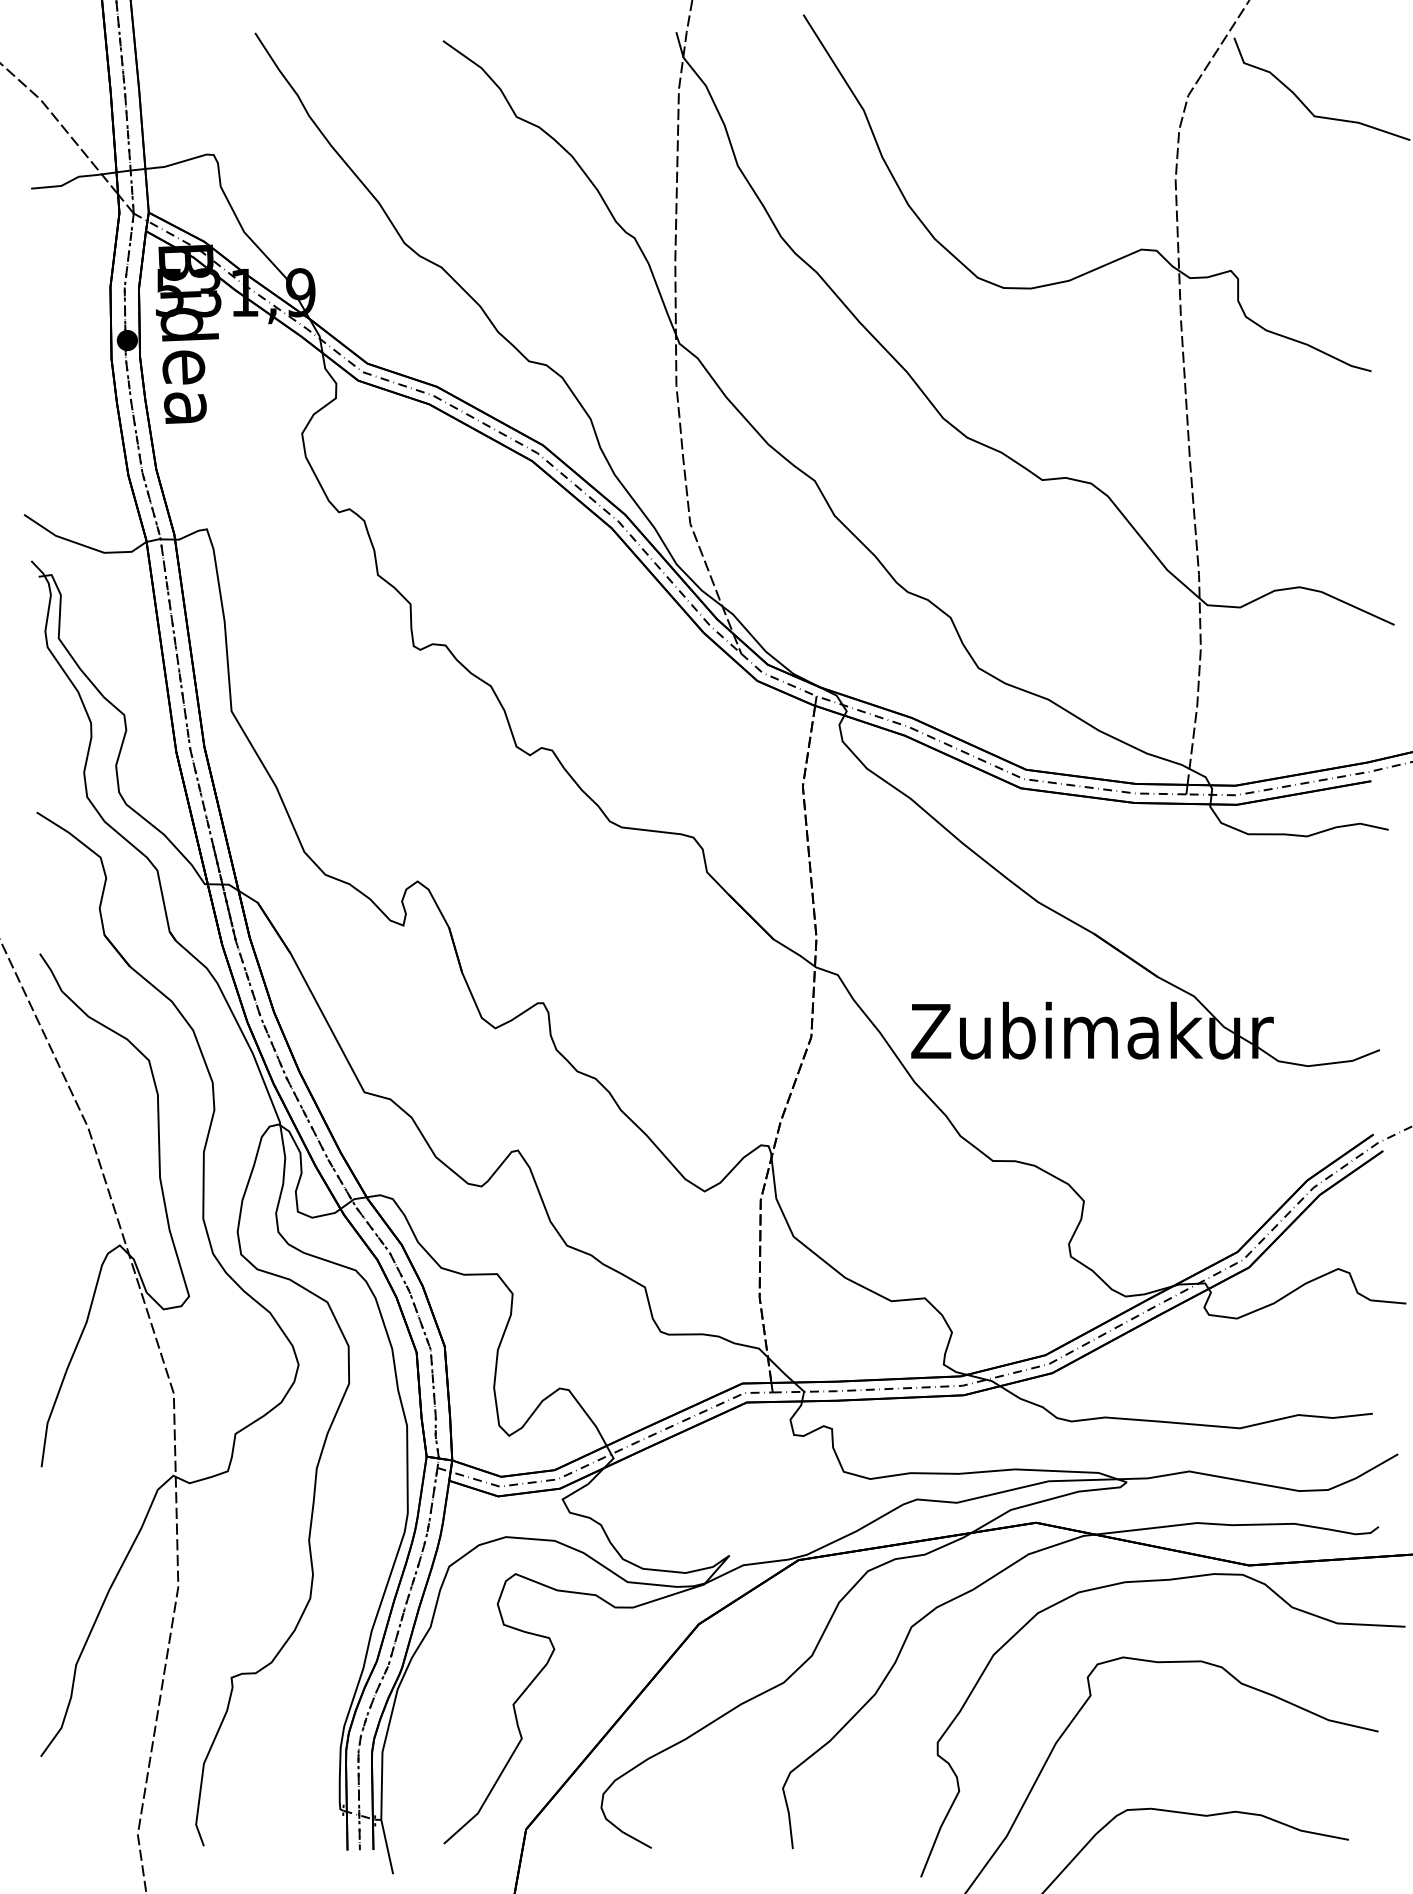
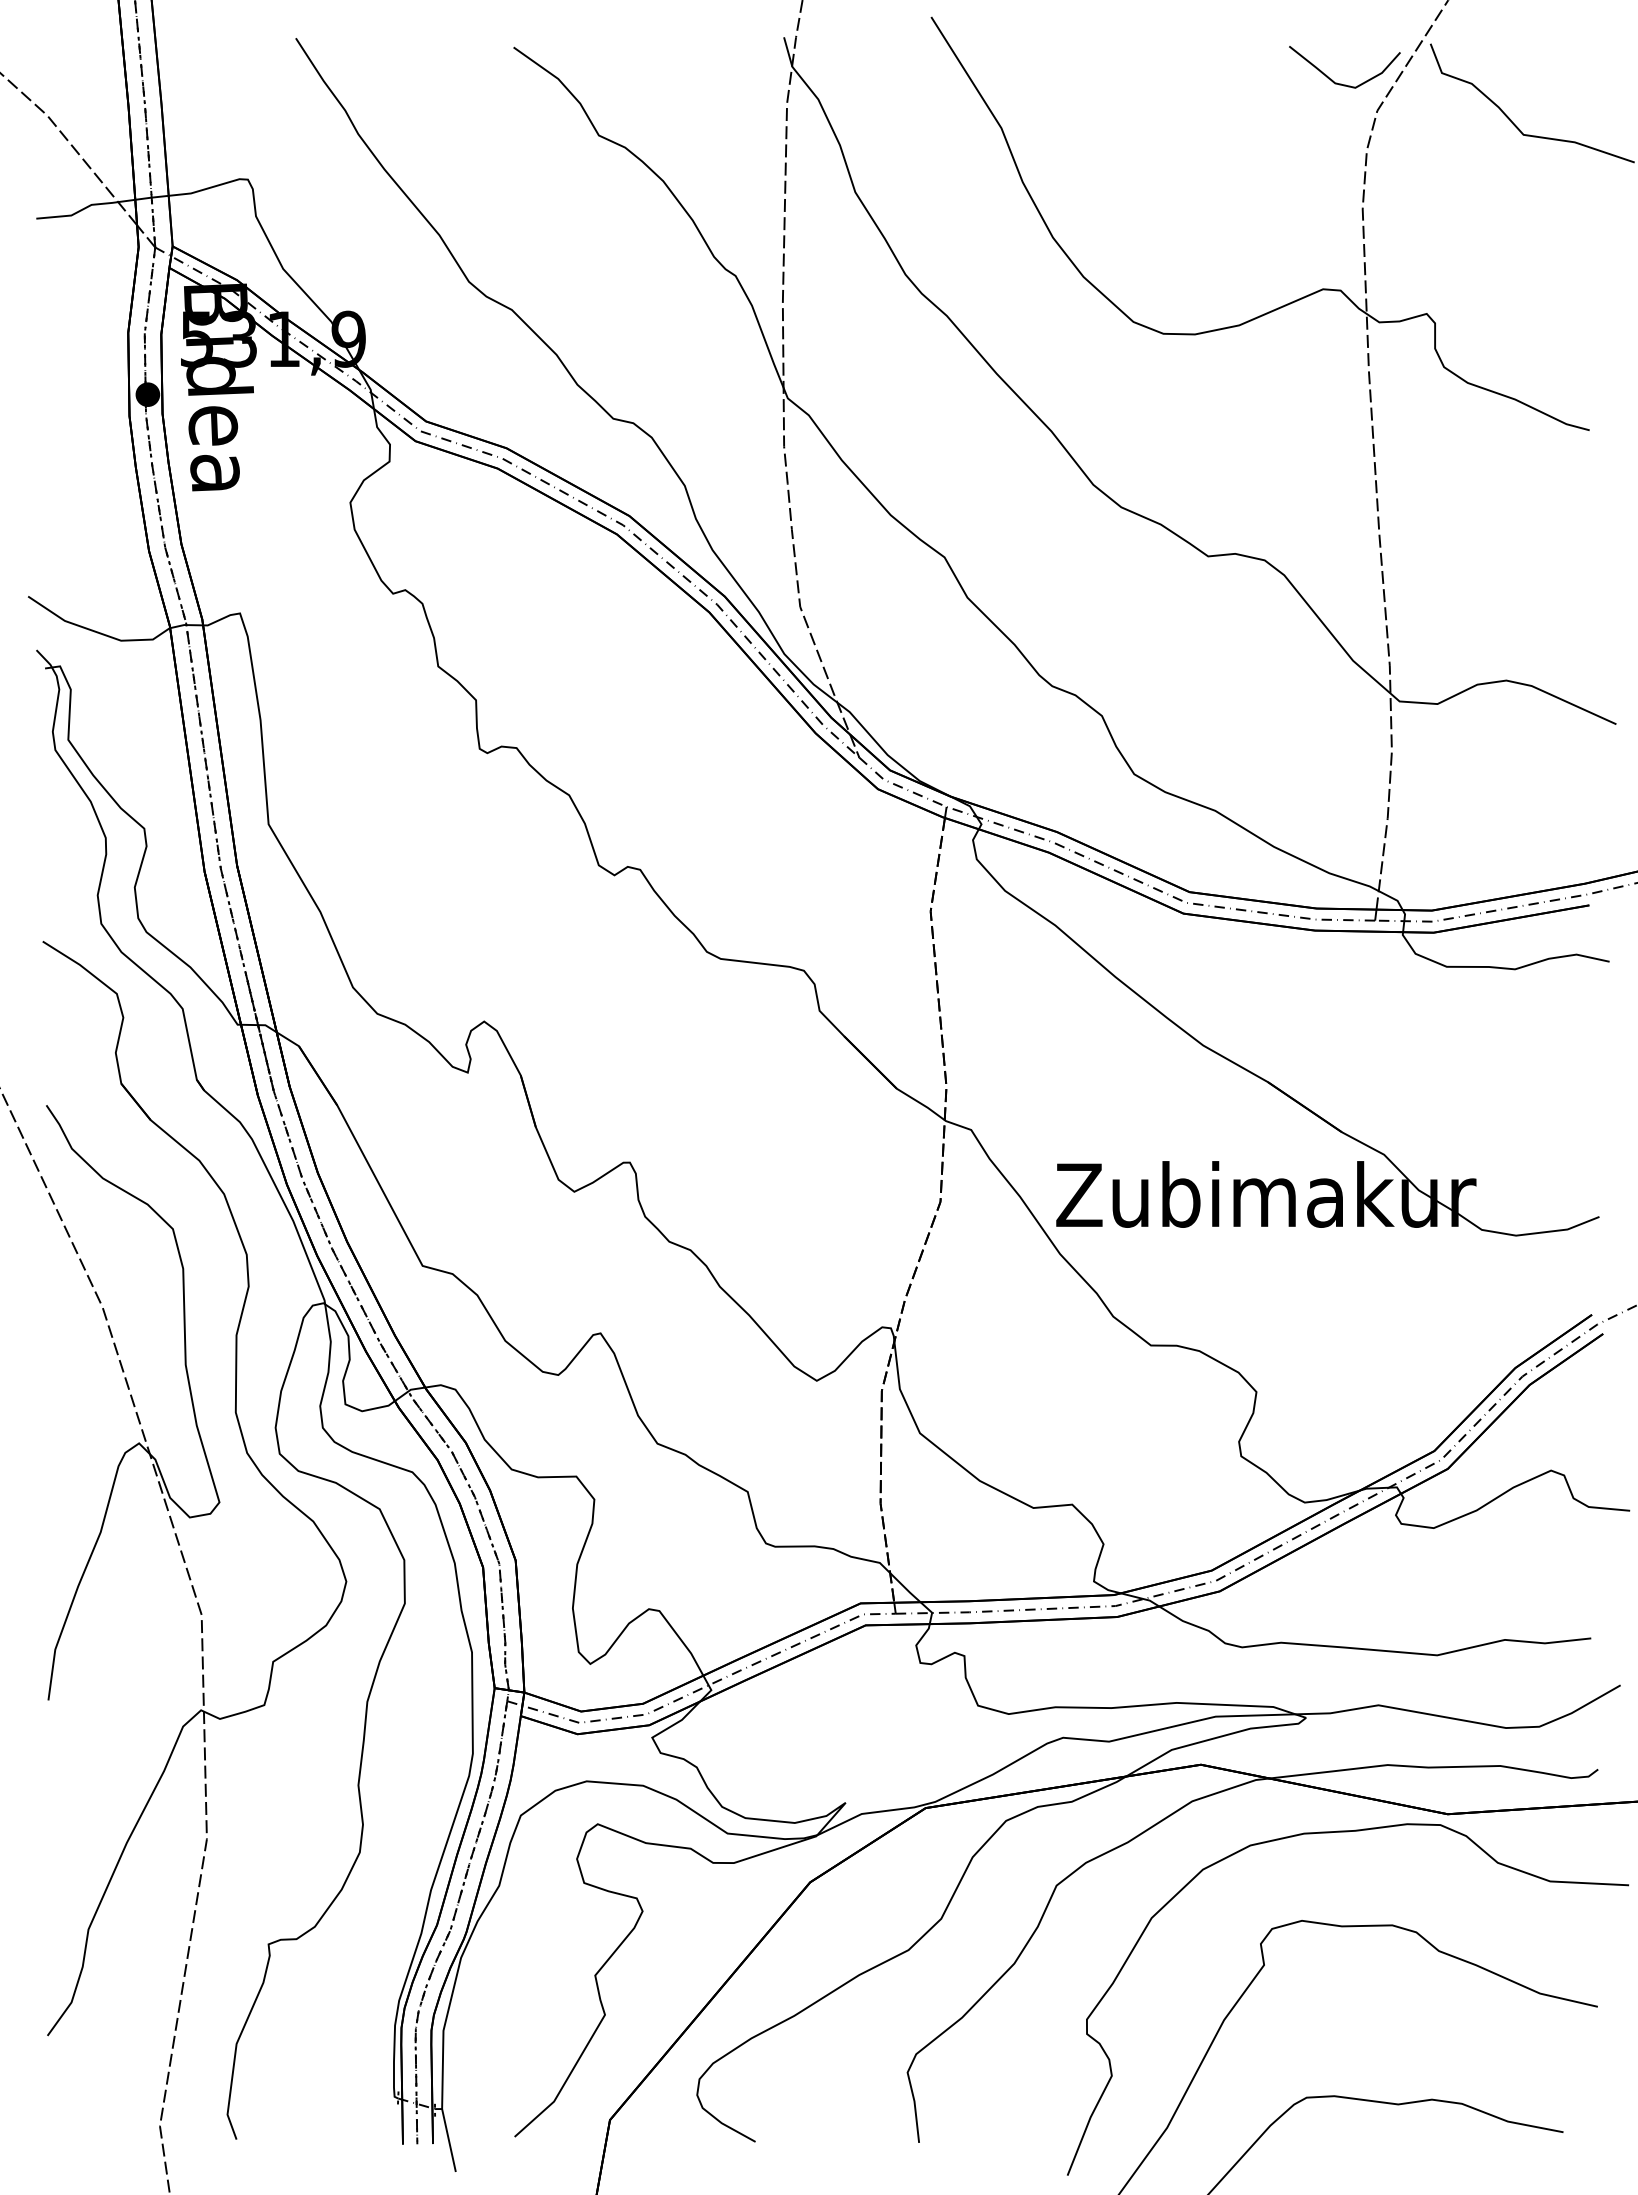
curve: (1155, 71) -> (1339, 82), added

